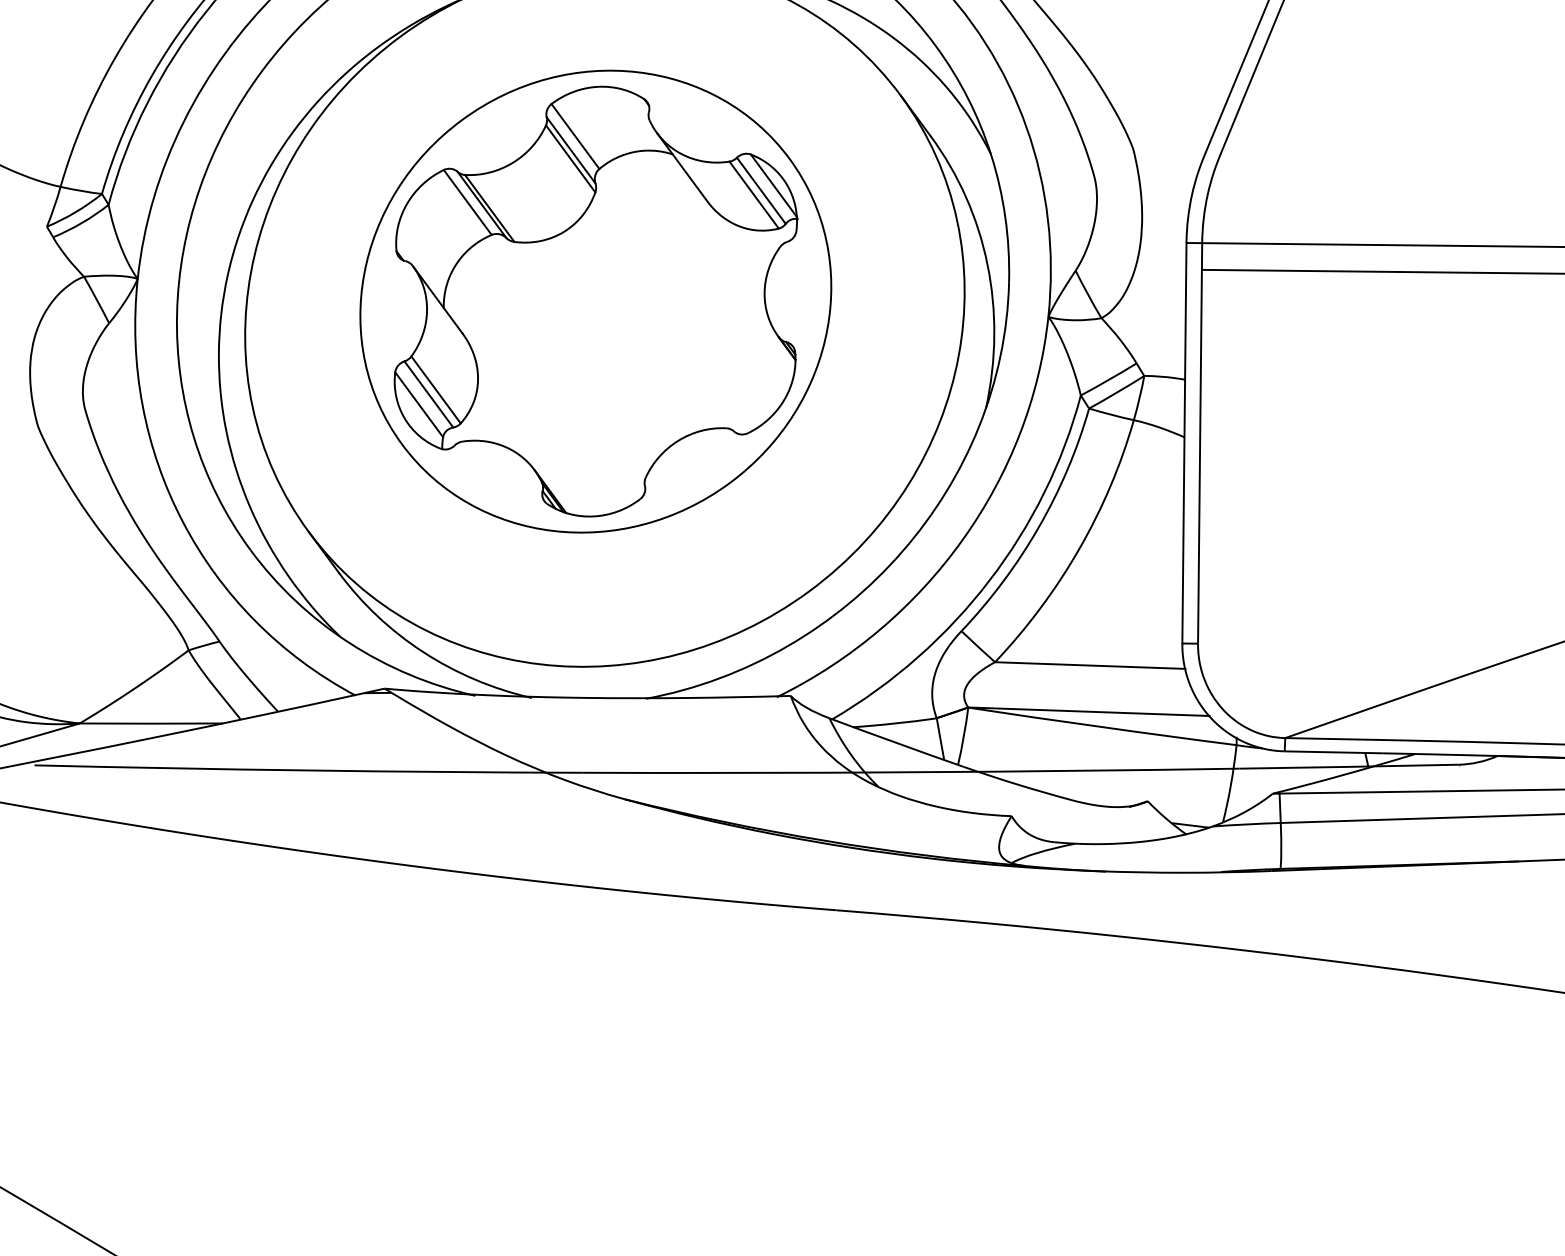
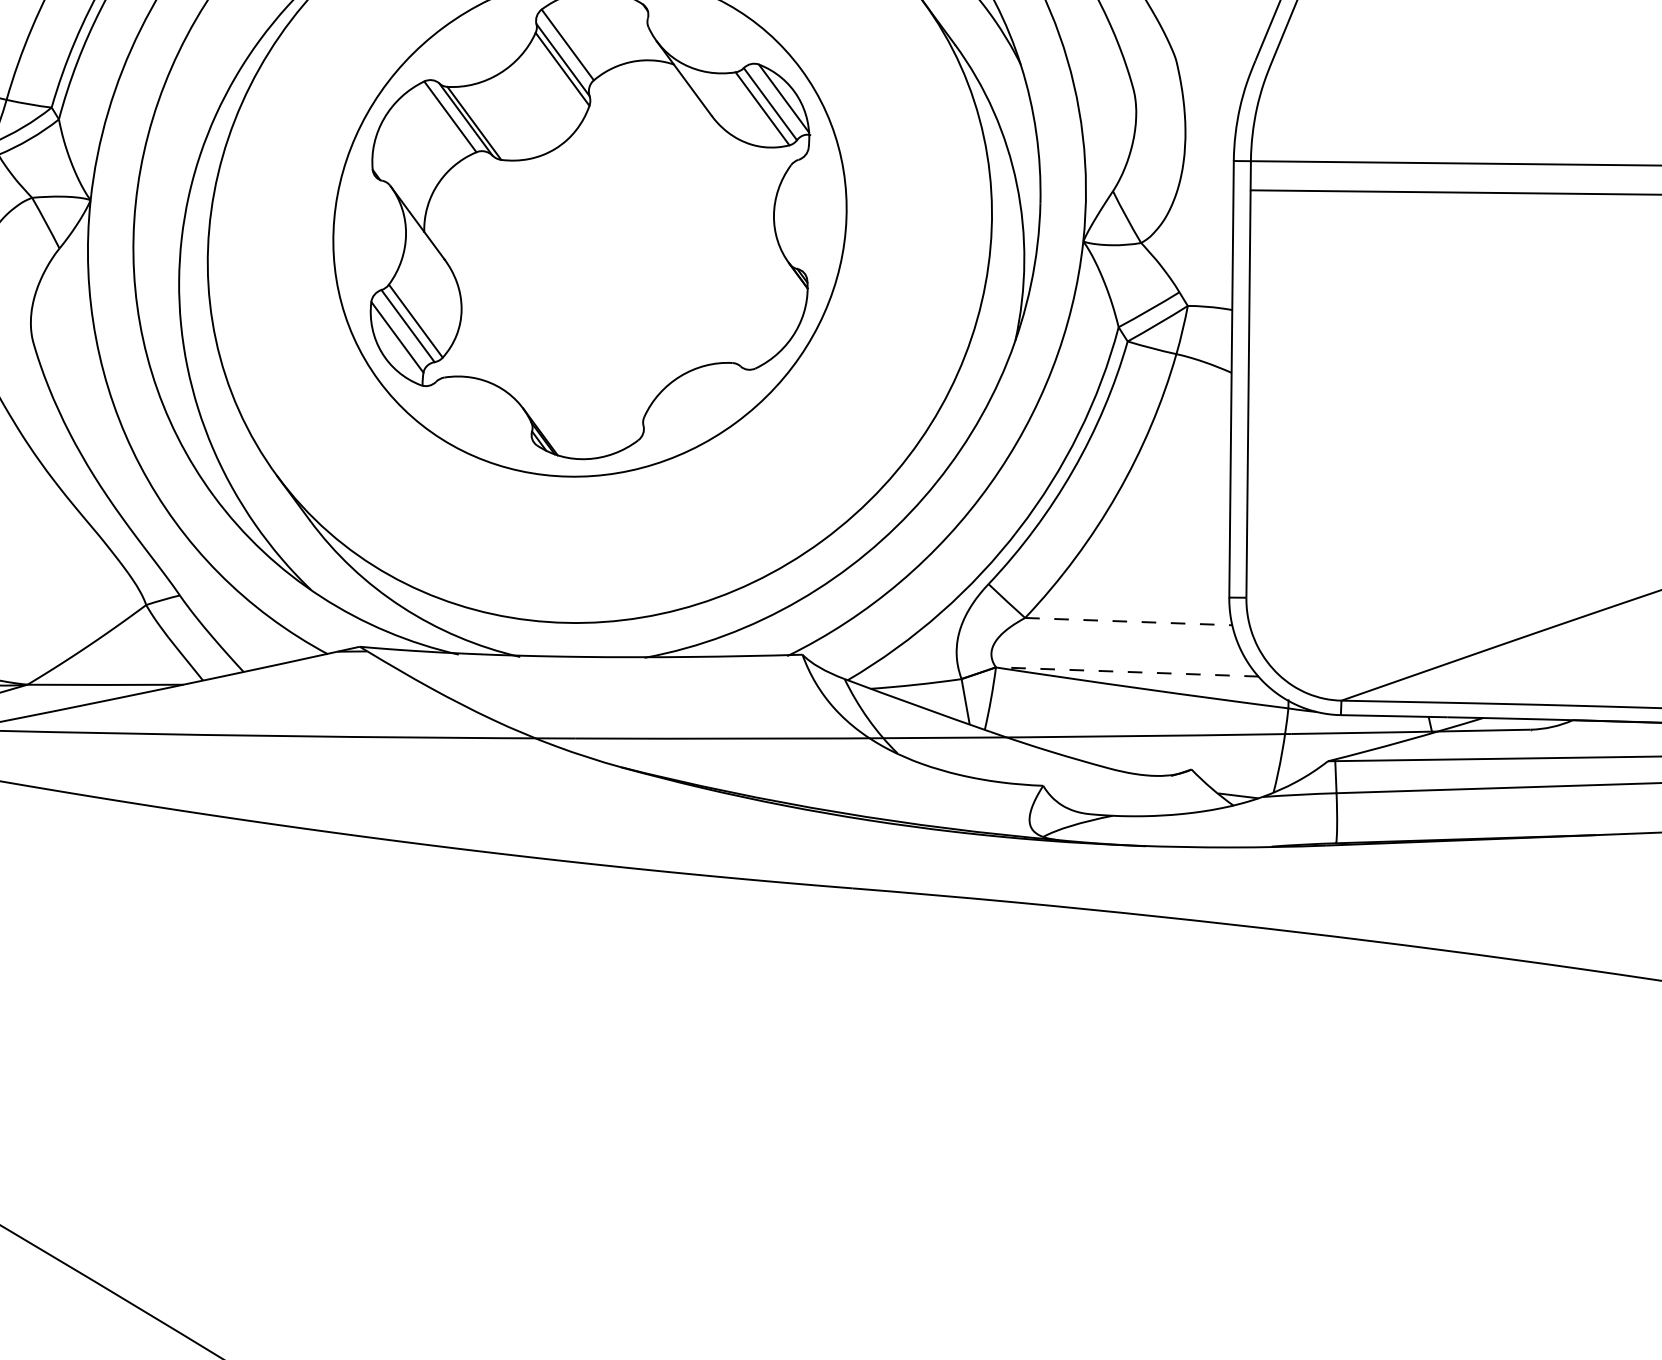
line: (1090, 665) -> (1129, 621), solid -> dashed
line: (1088, 711) -> (1127, 671), solid -> dashed

